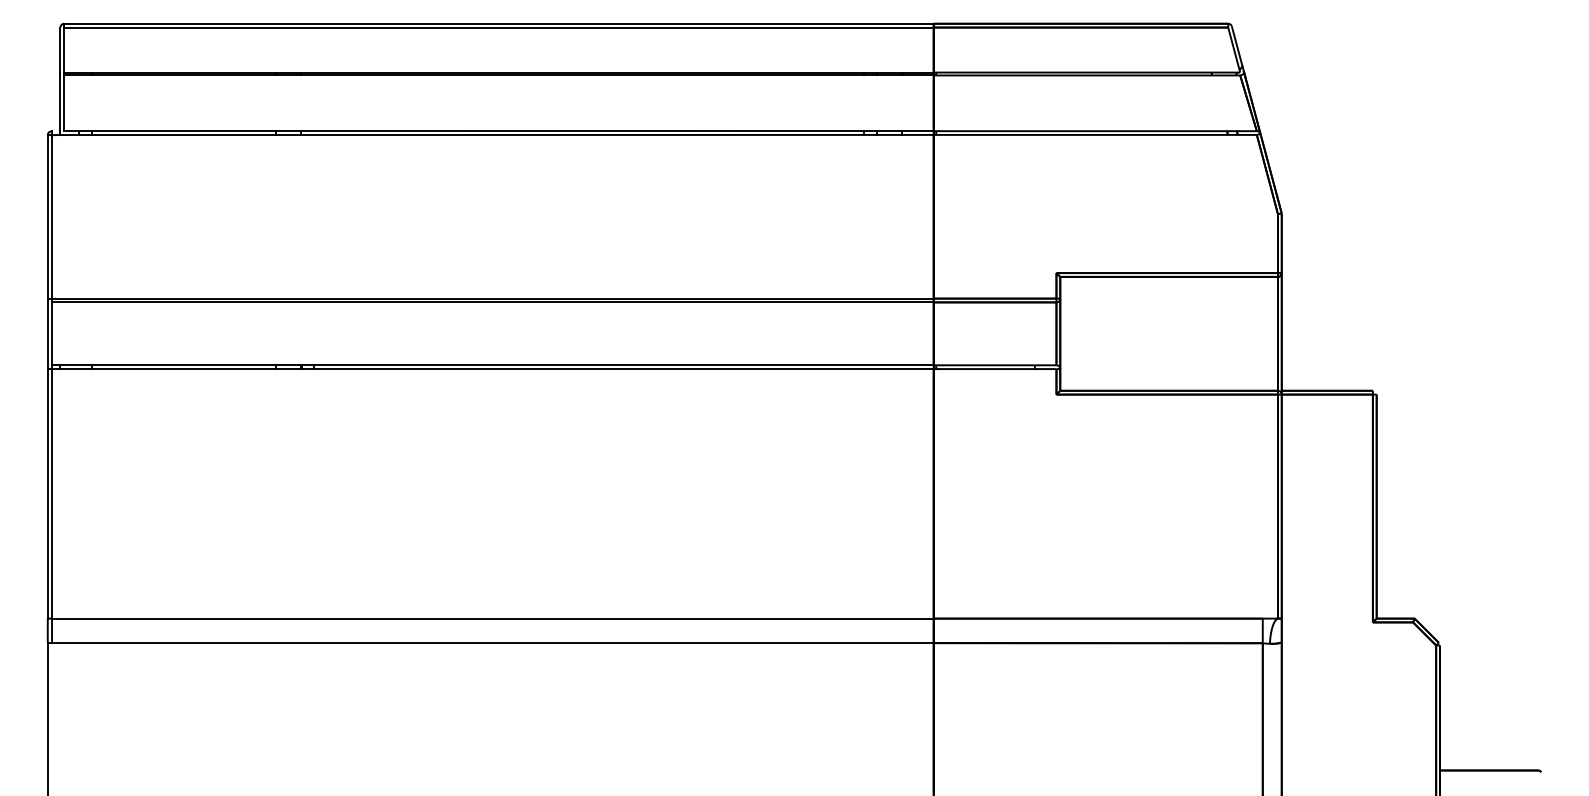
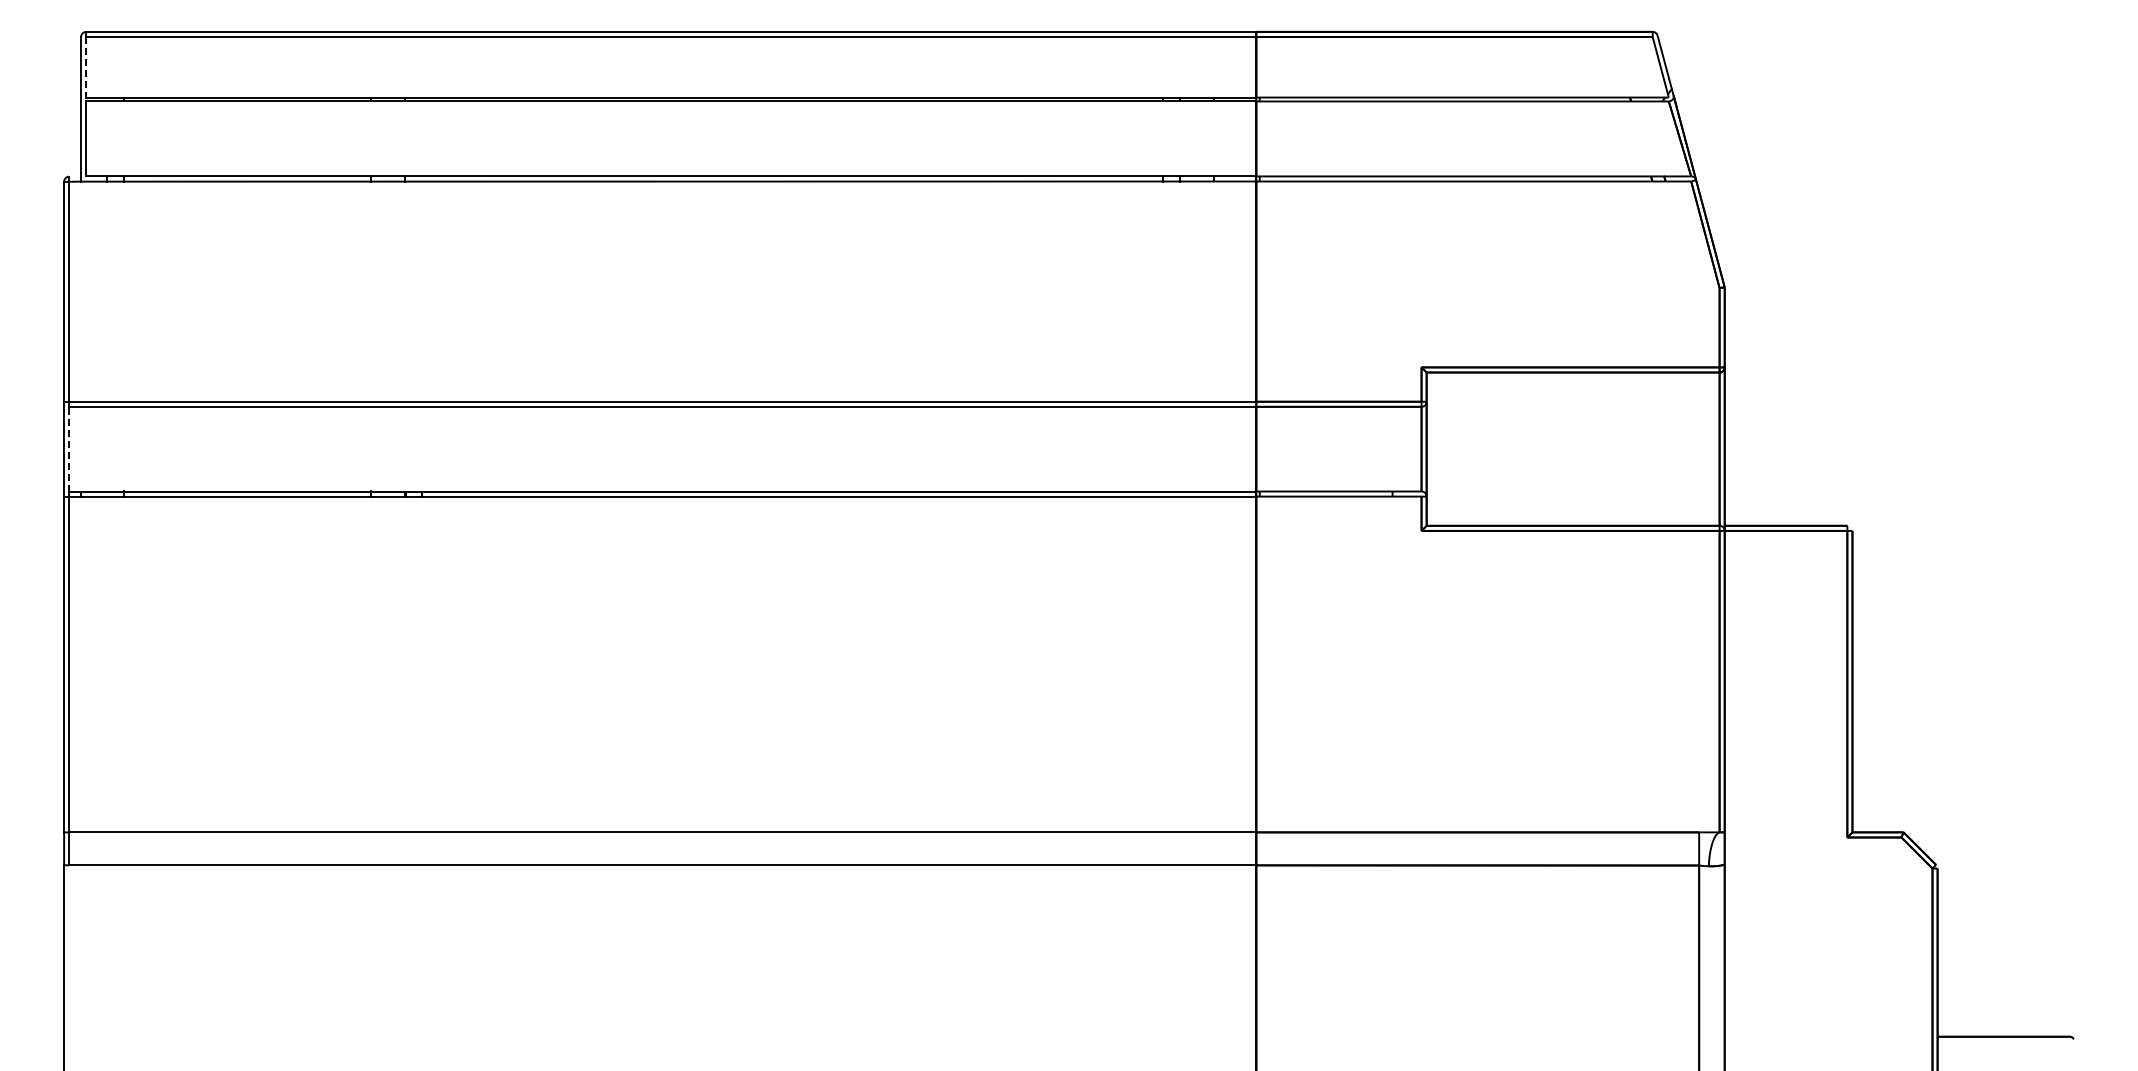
line: (64, 50) -> (86, 67), solid -> dashed
line: (51, 333) -> (69, 448), solid -> dashed

